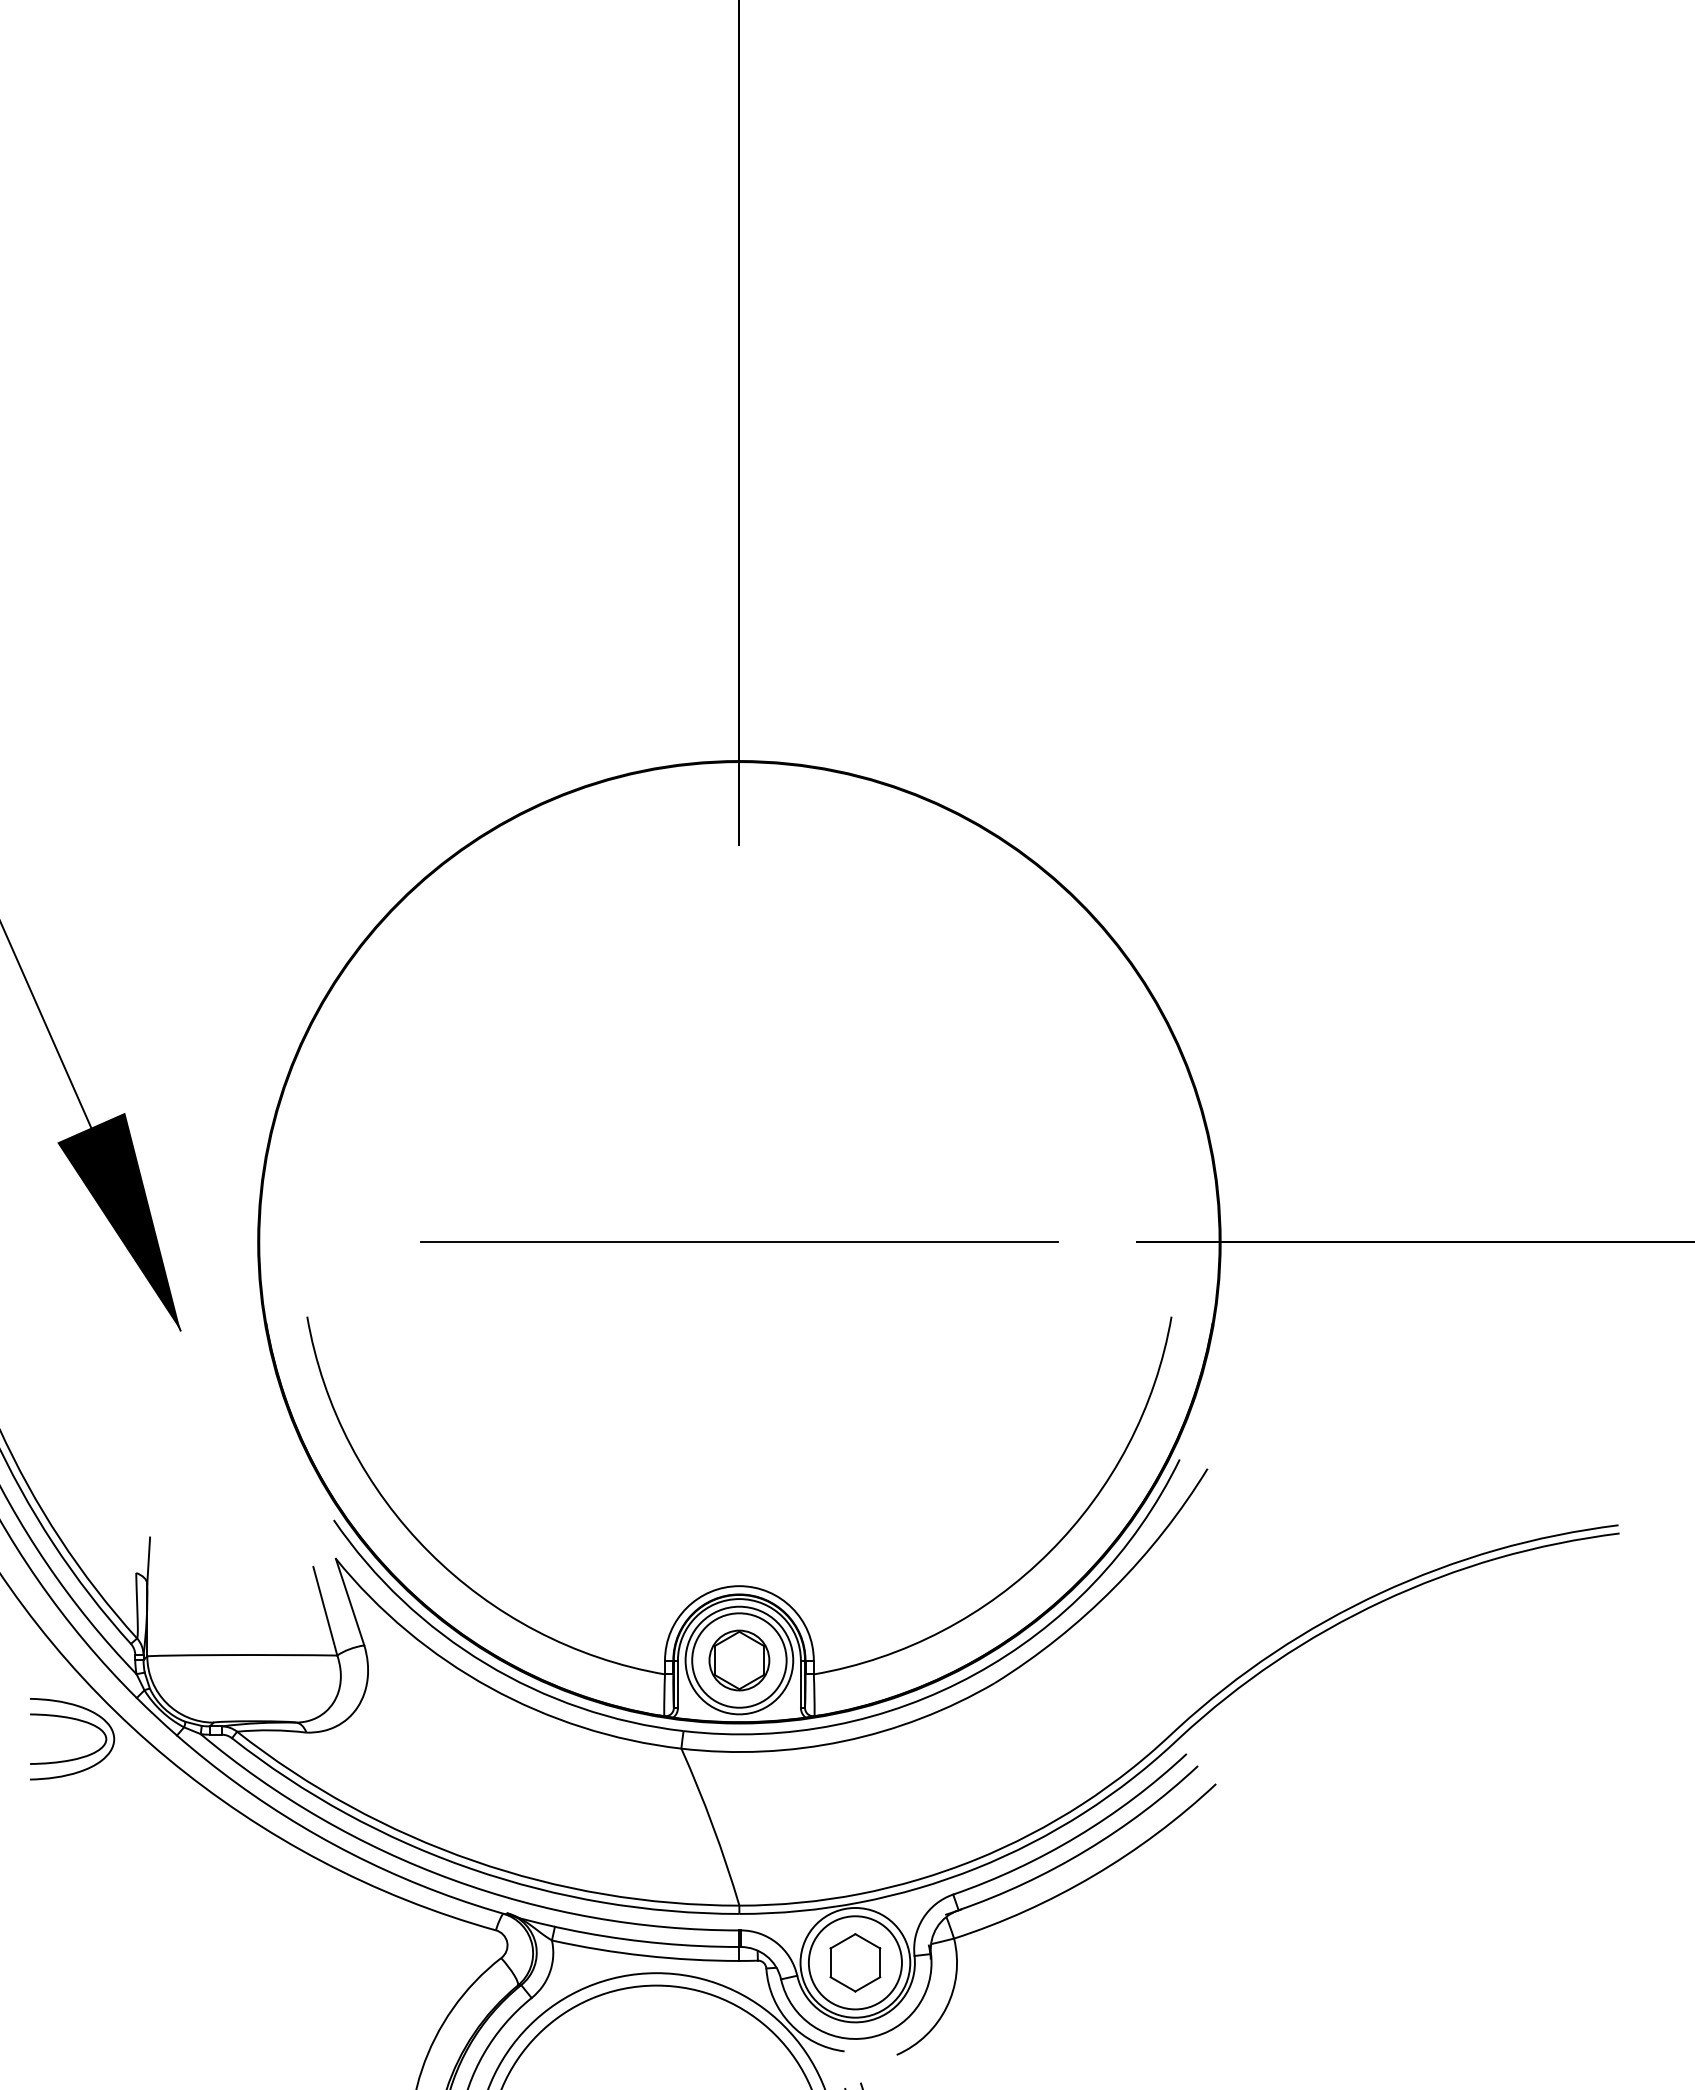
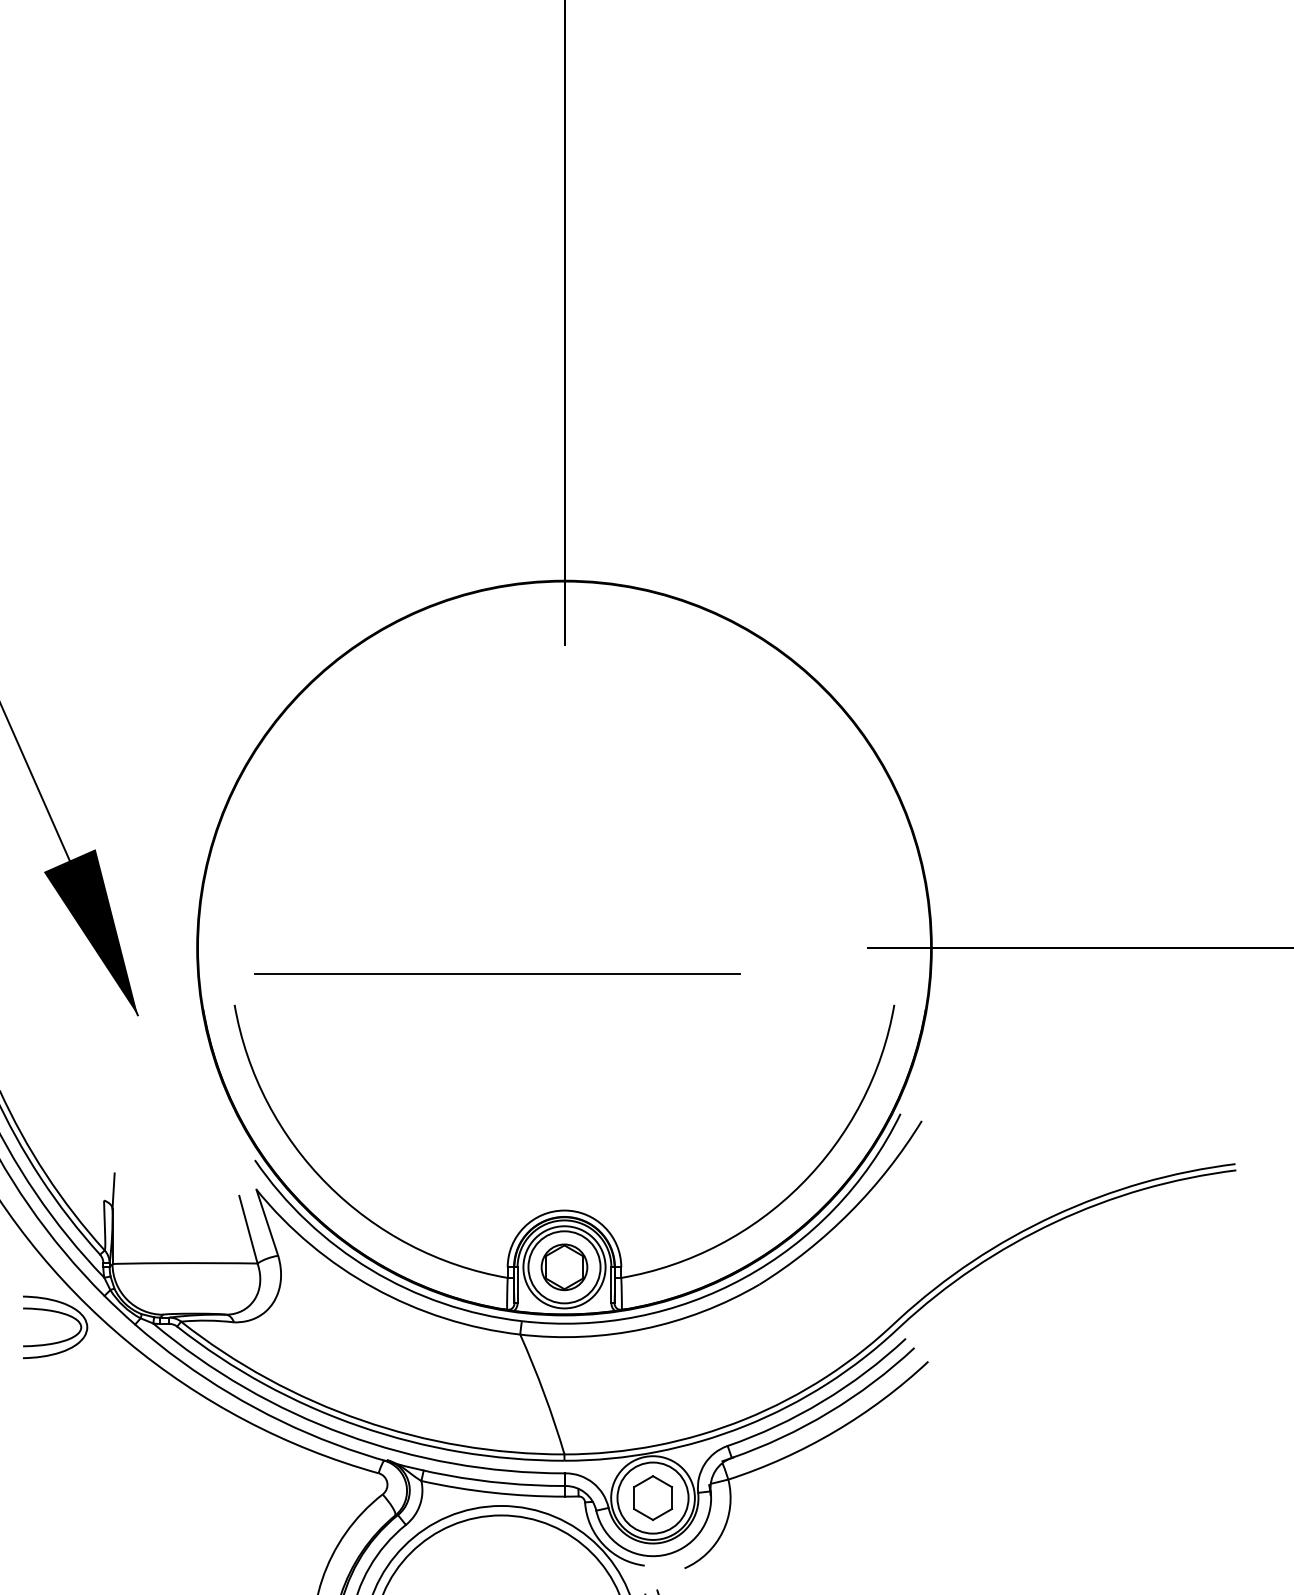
line: (739, 1241) -> (497, 973), moved

